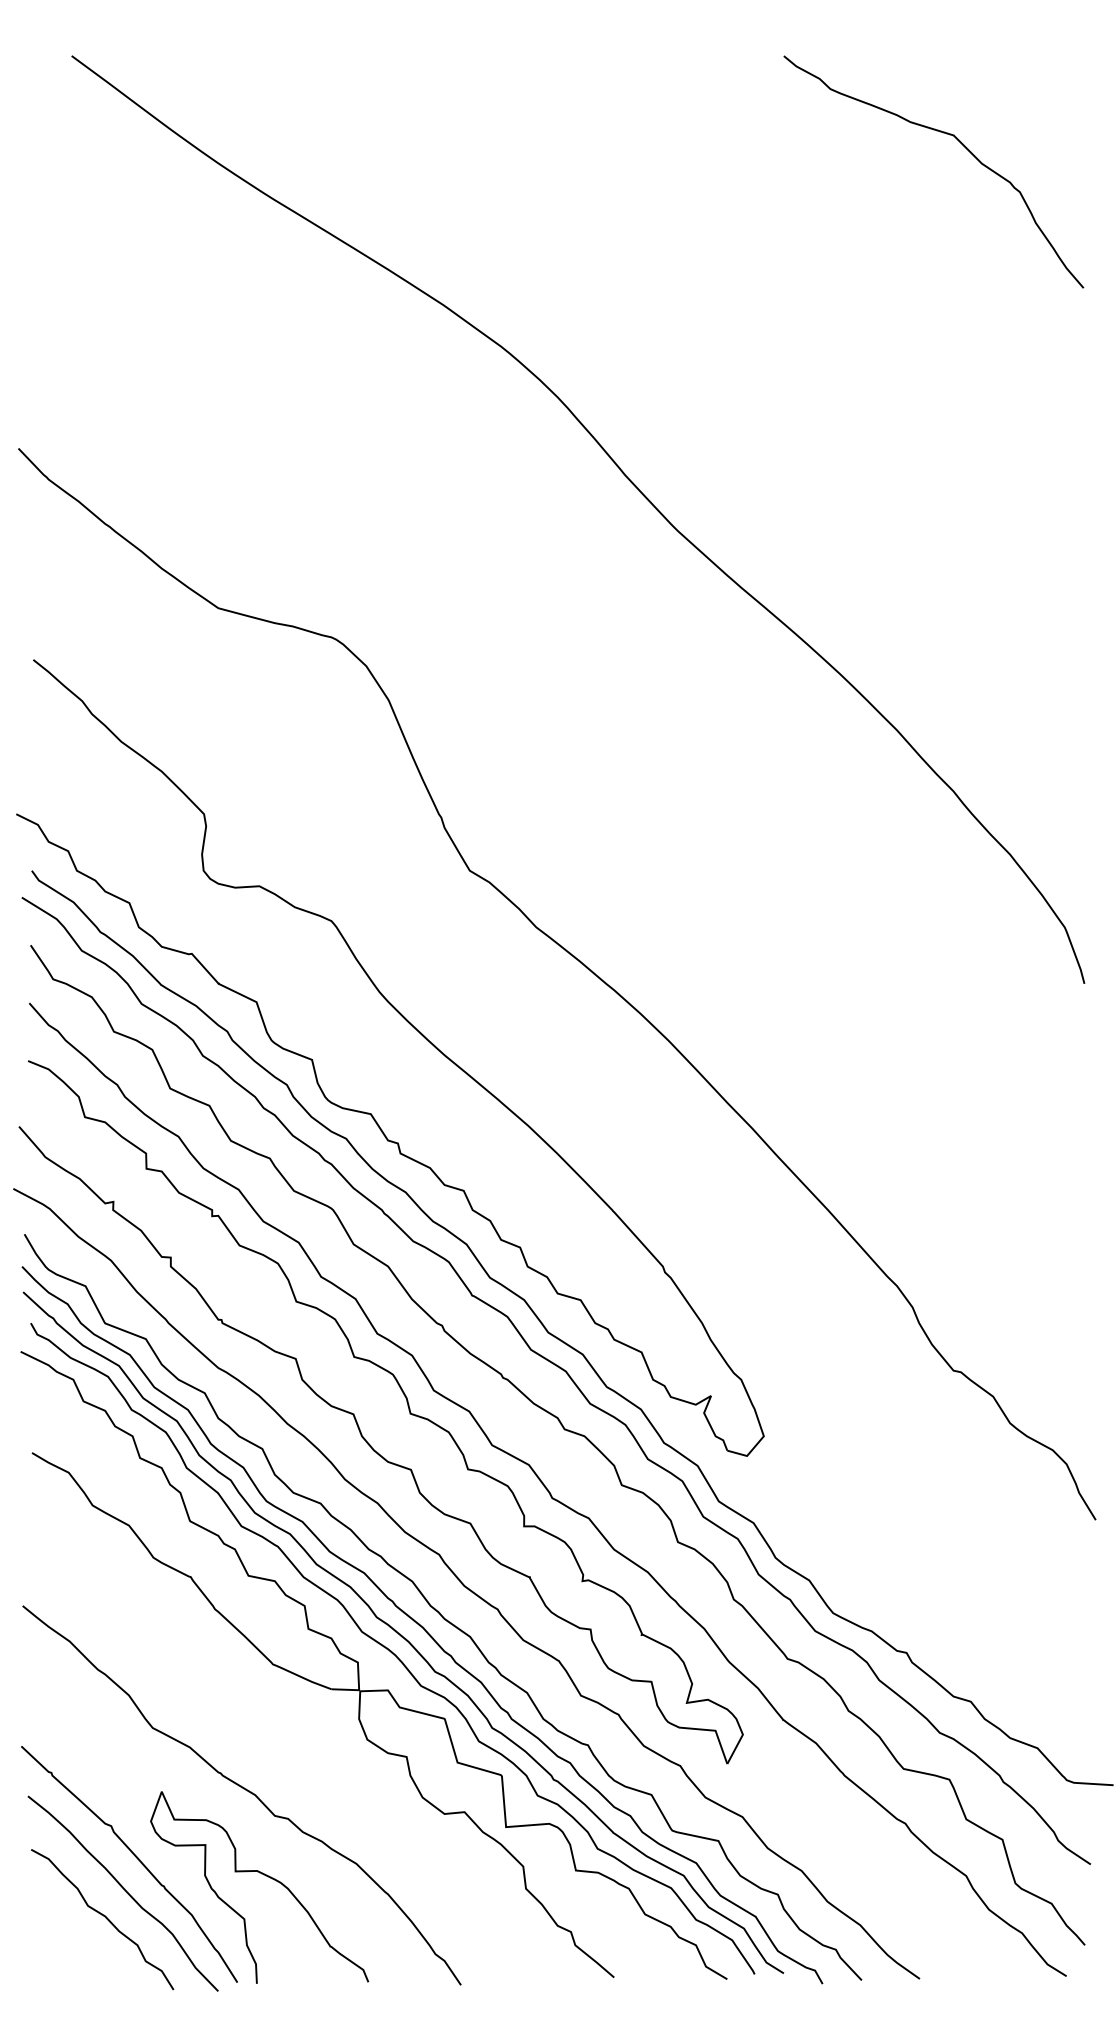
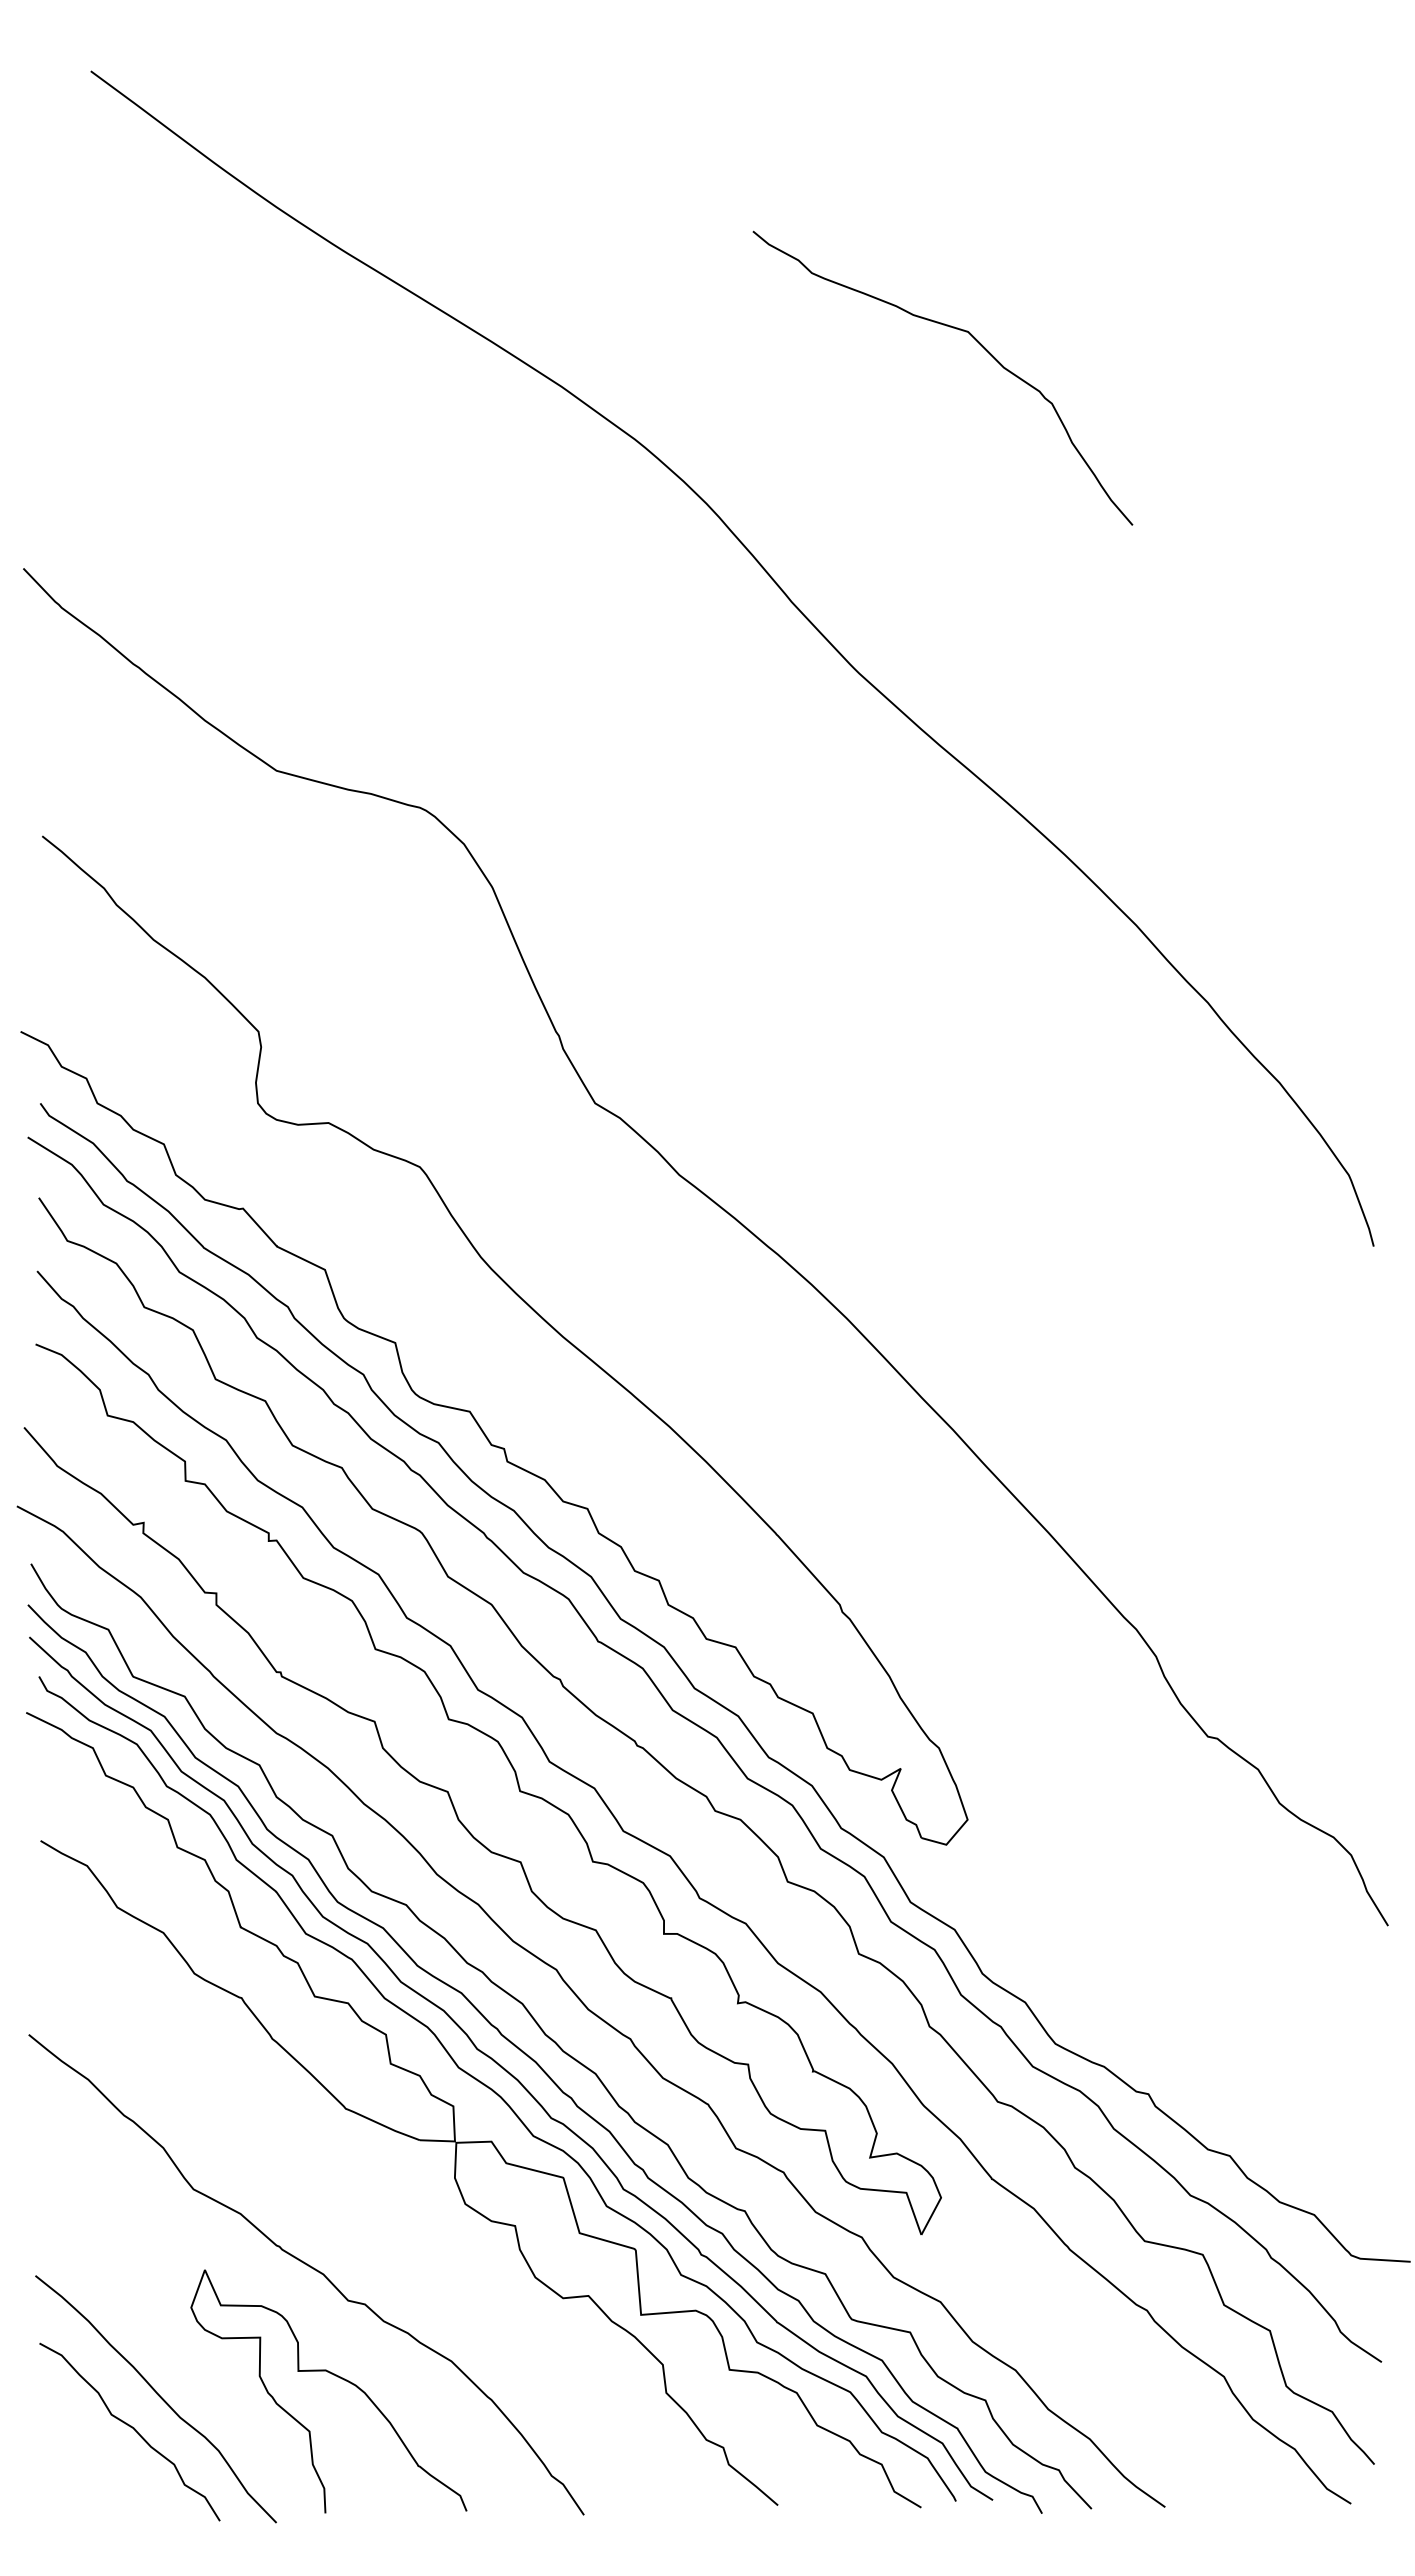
curve: (961, 143) -> (977, 342), moved
curve: (136, 1857) -> (172, 2353), removed

